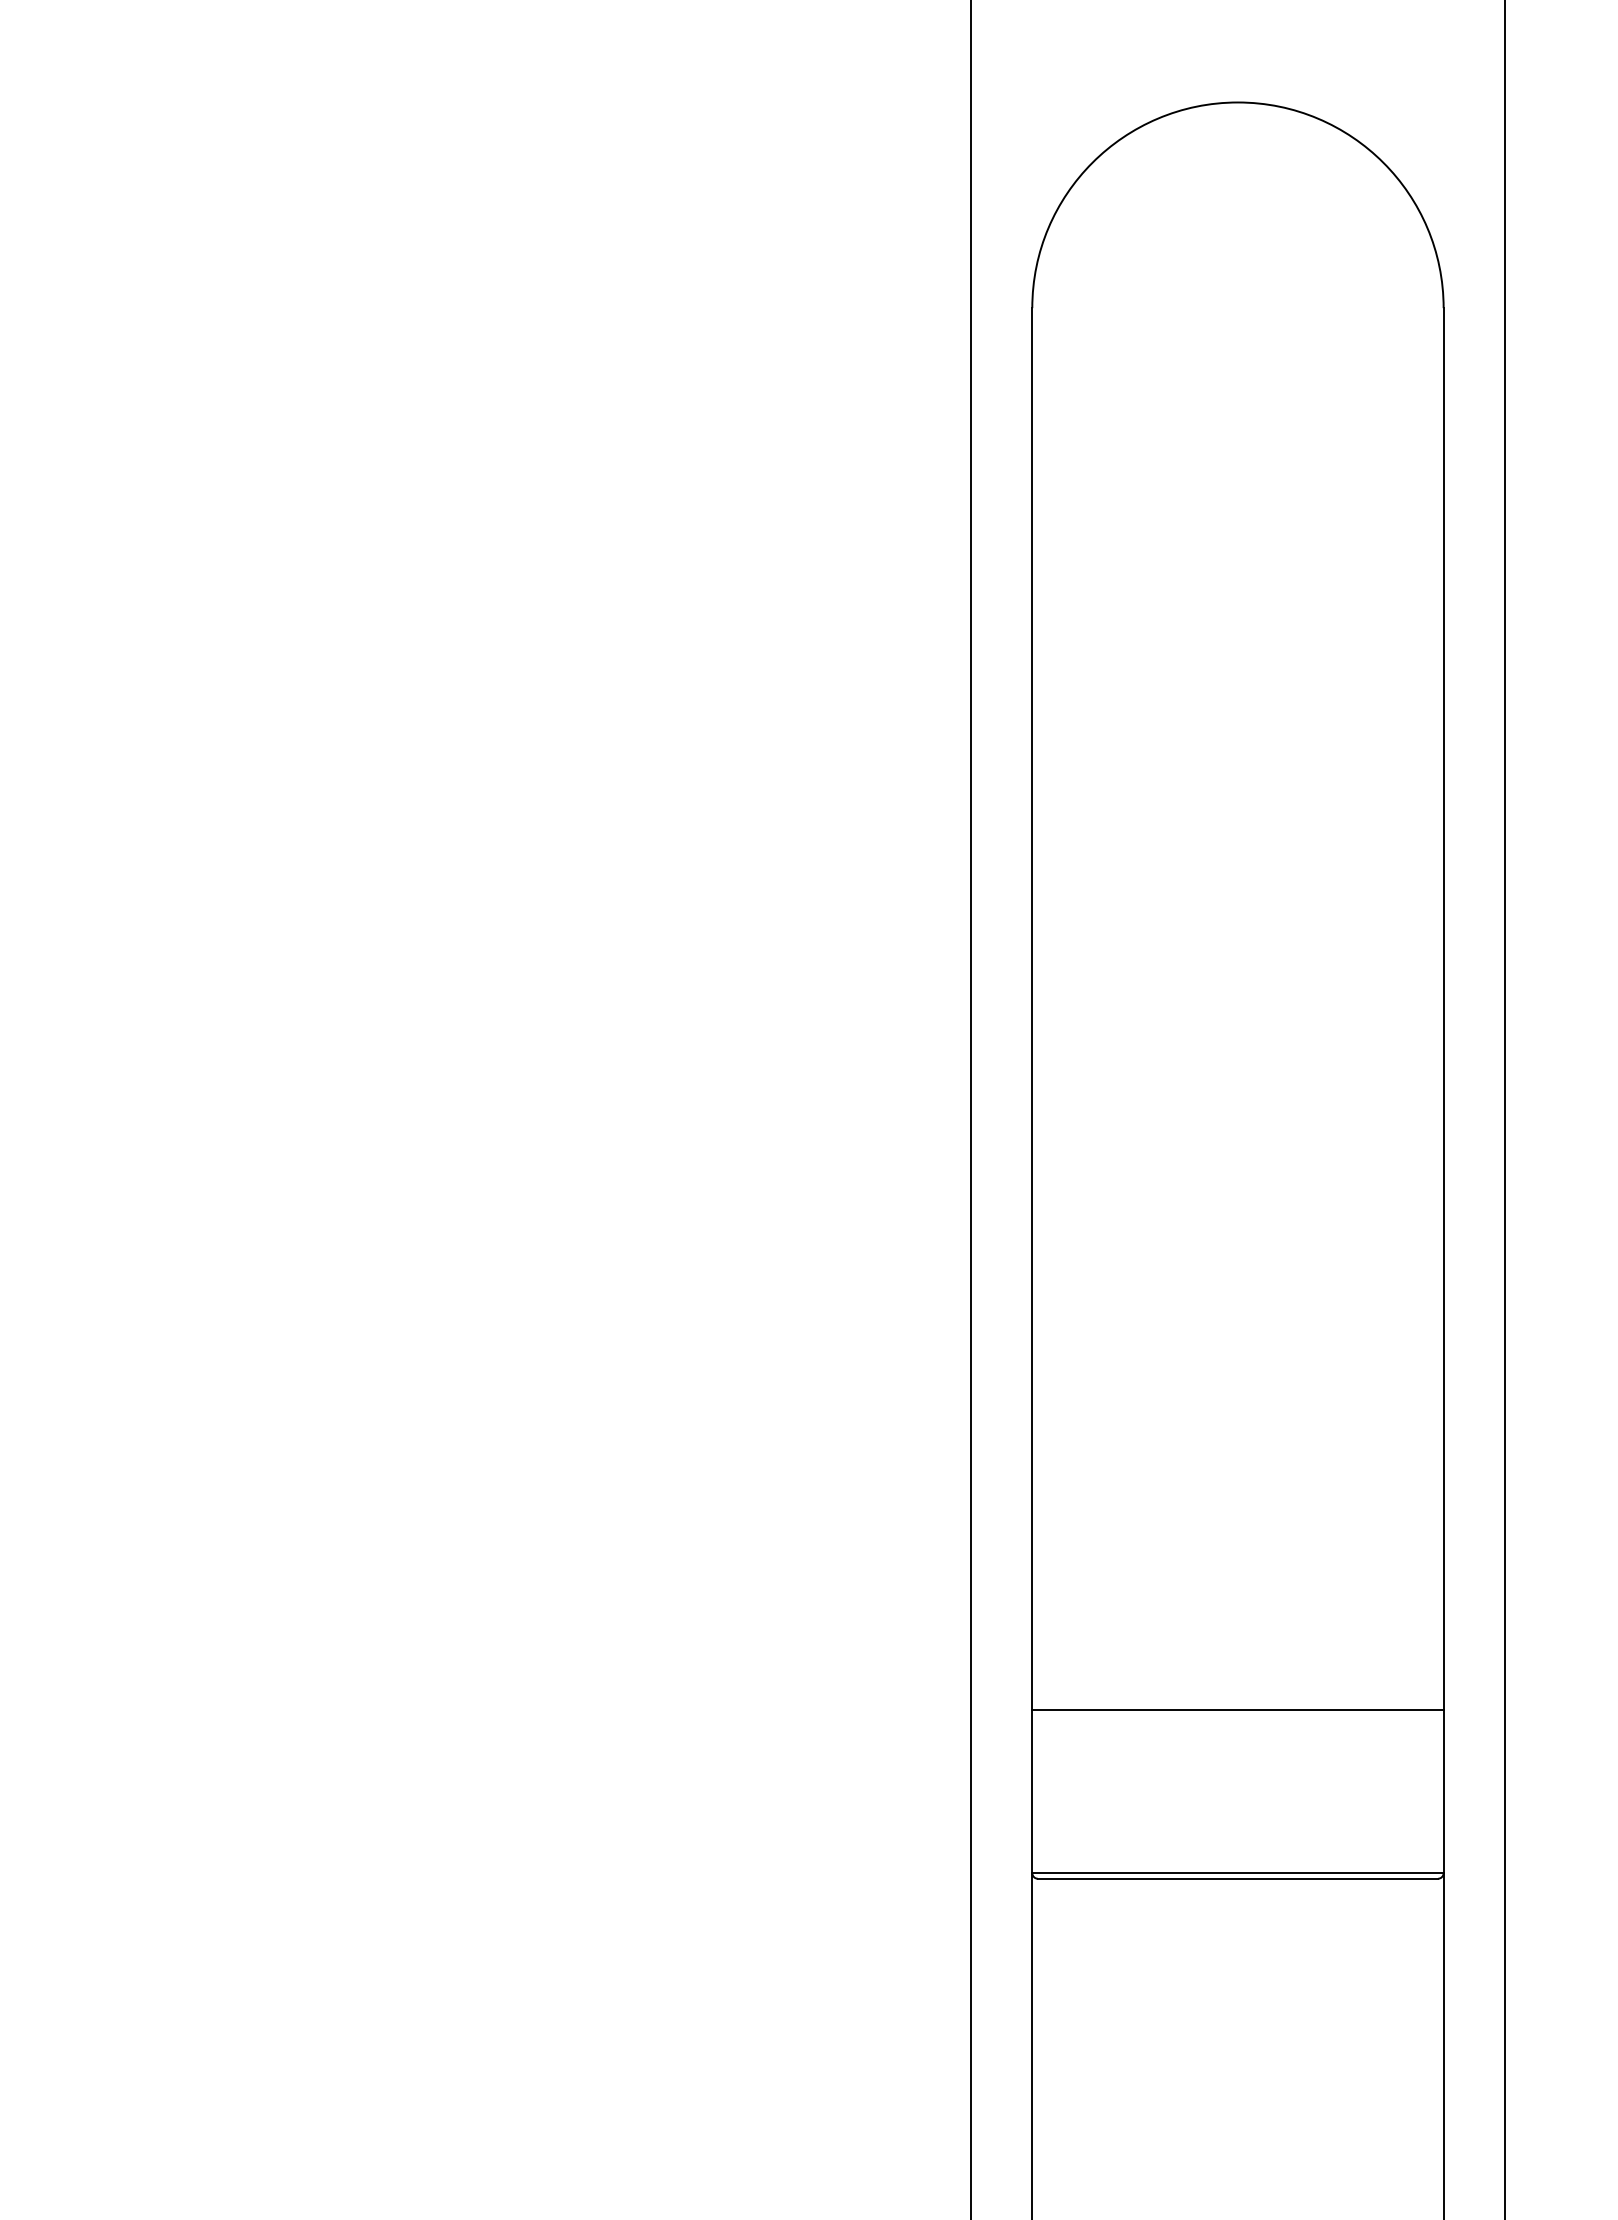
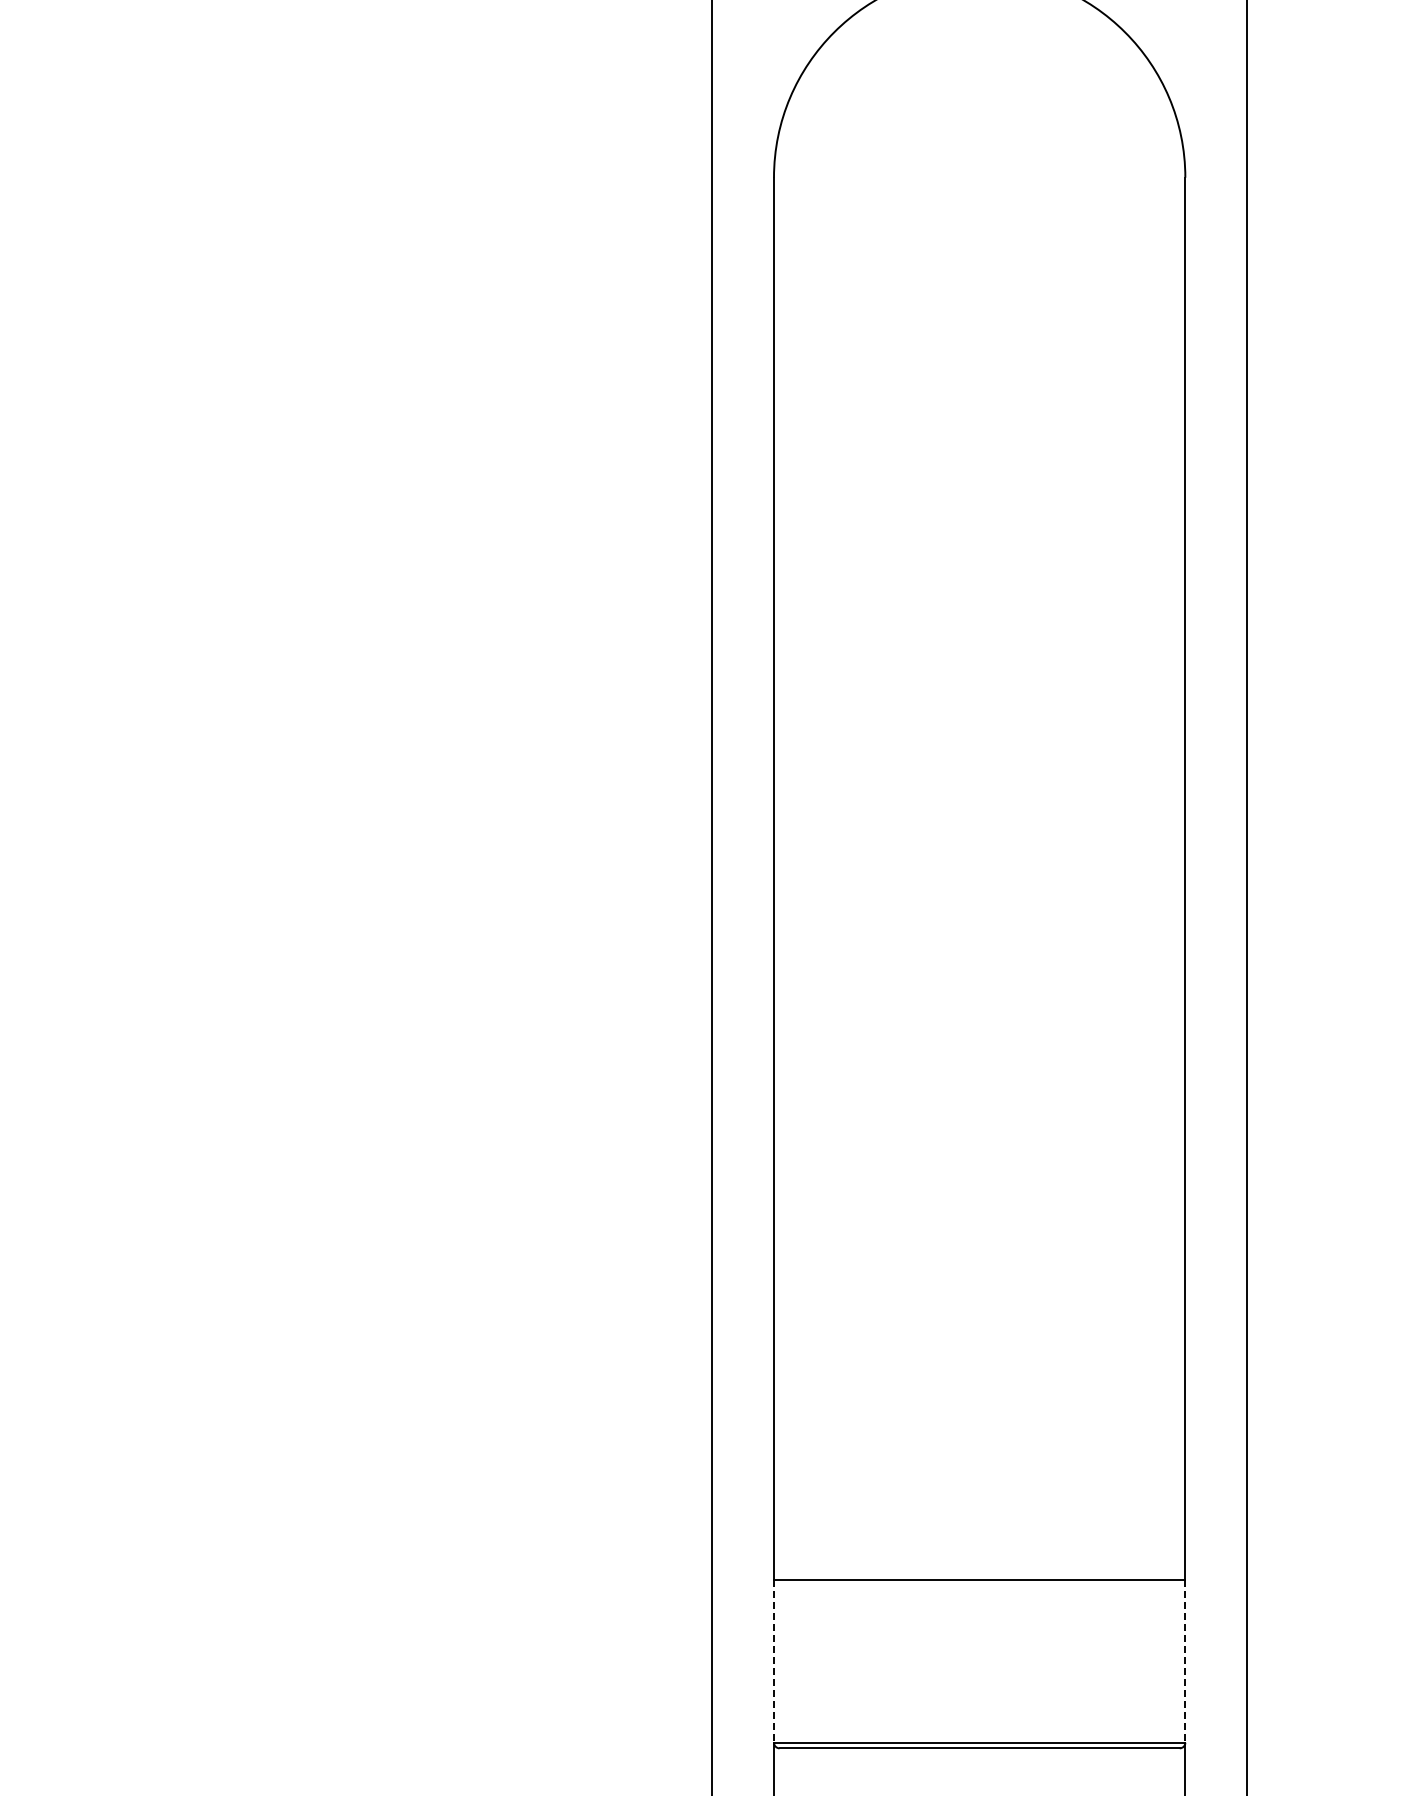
line: (1032, 1792) -> (774, 1662), solid -> dashed
line: (1443, 1792) -> (1185, 1662), solid -> dashed

